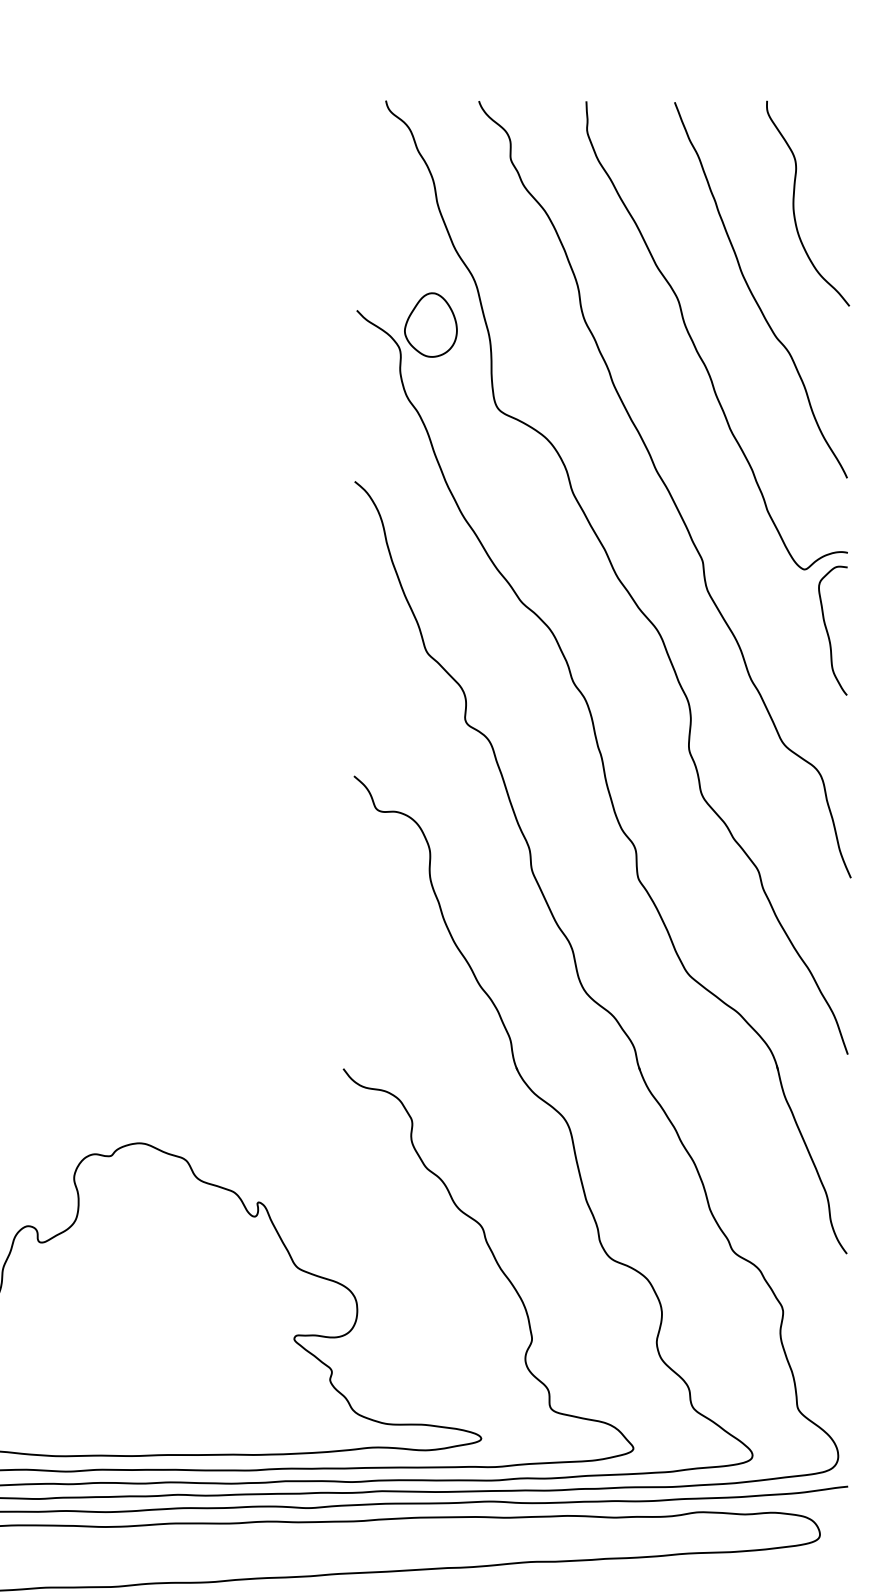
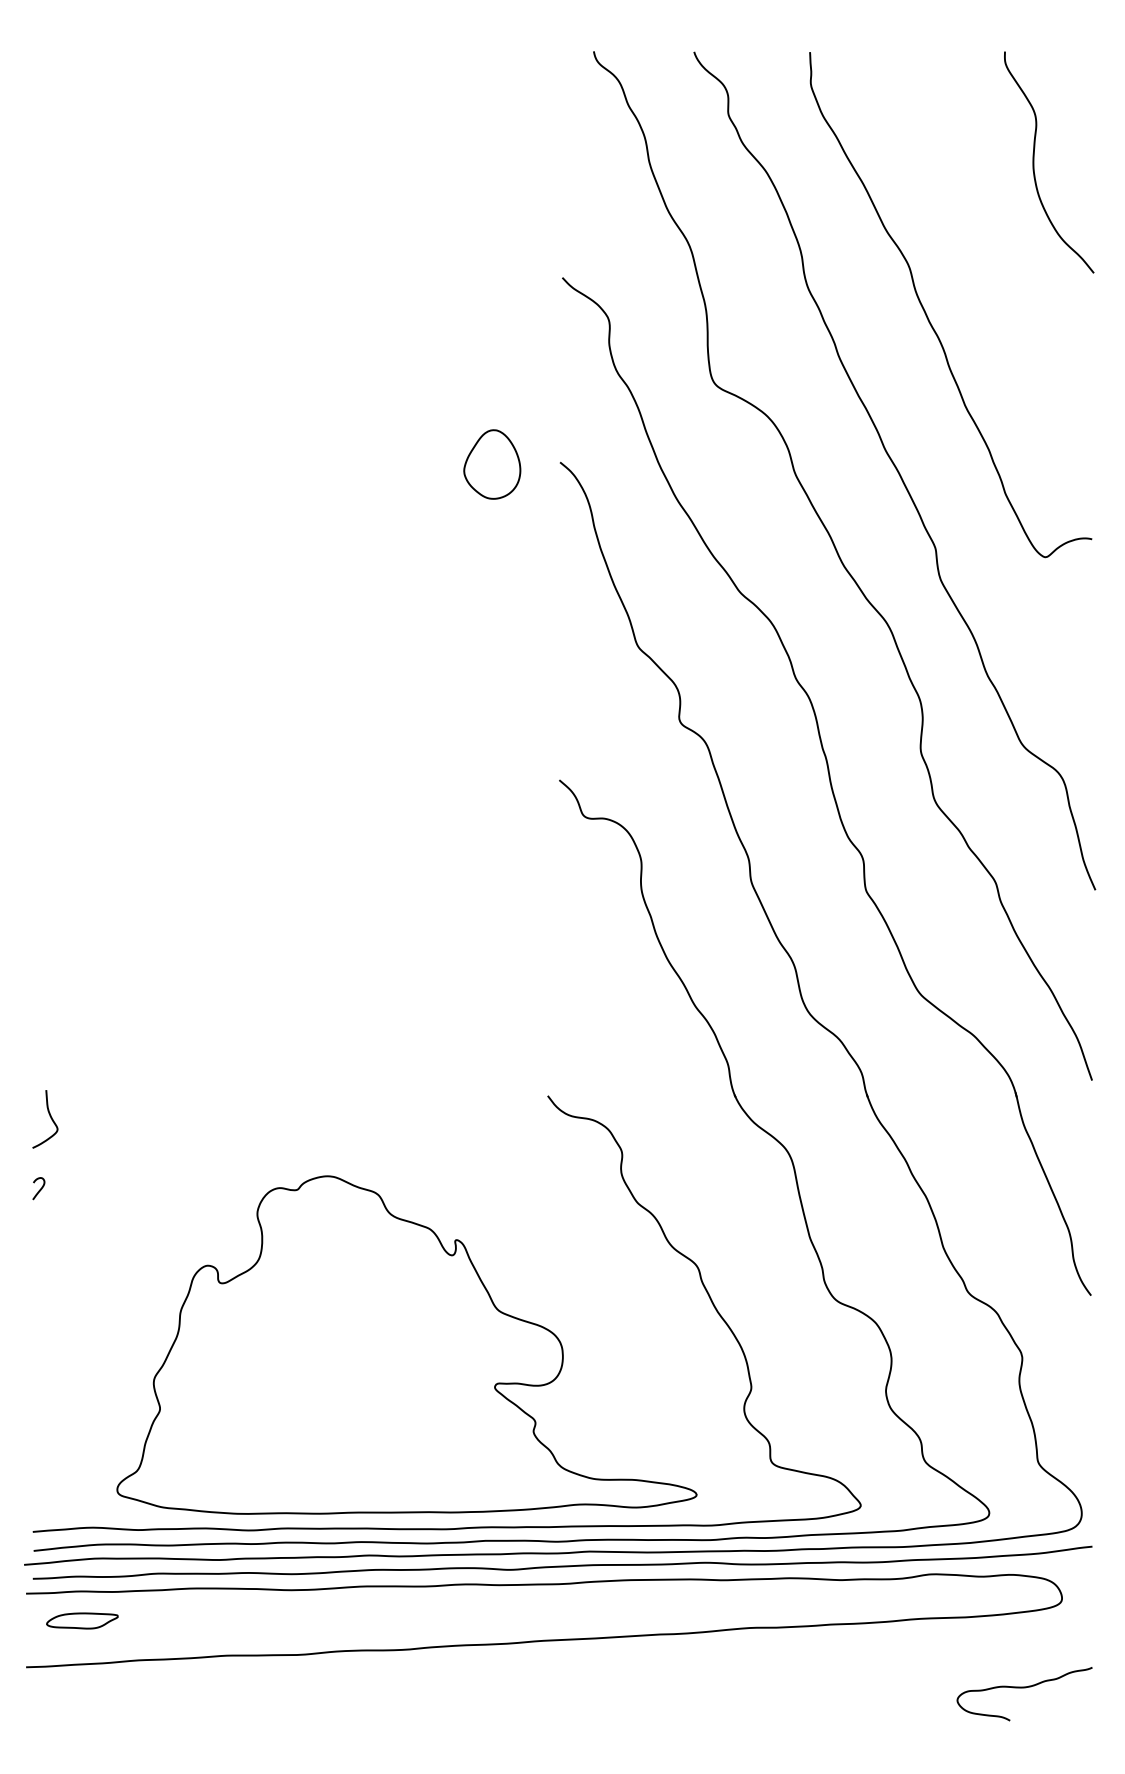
curve: (752, 293) -> (989, 259), removed
part: (431, 325) -> (492, 464), moved
curve: (828, 632) -> (1071, 625), removed

